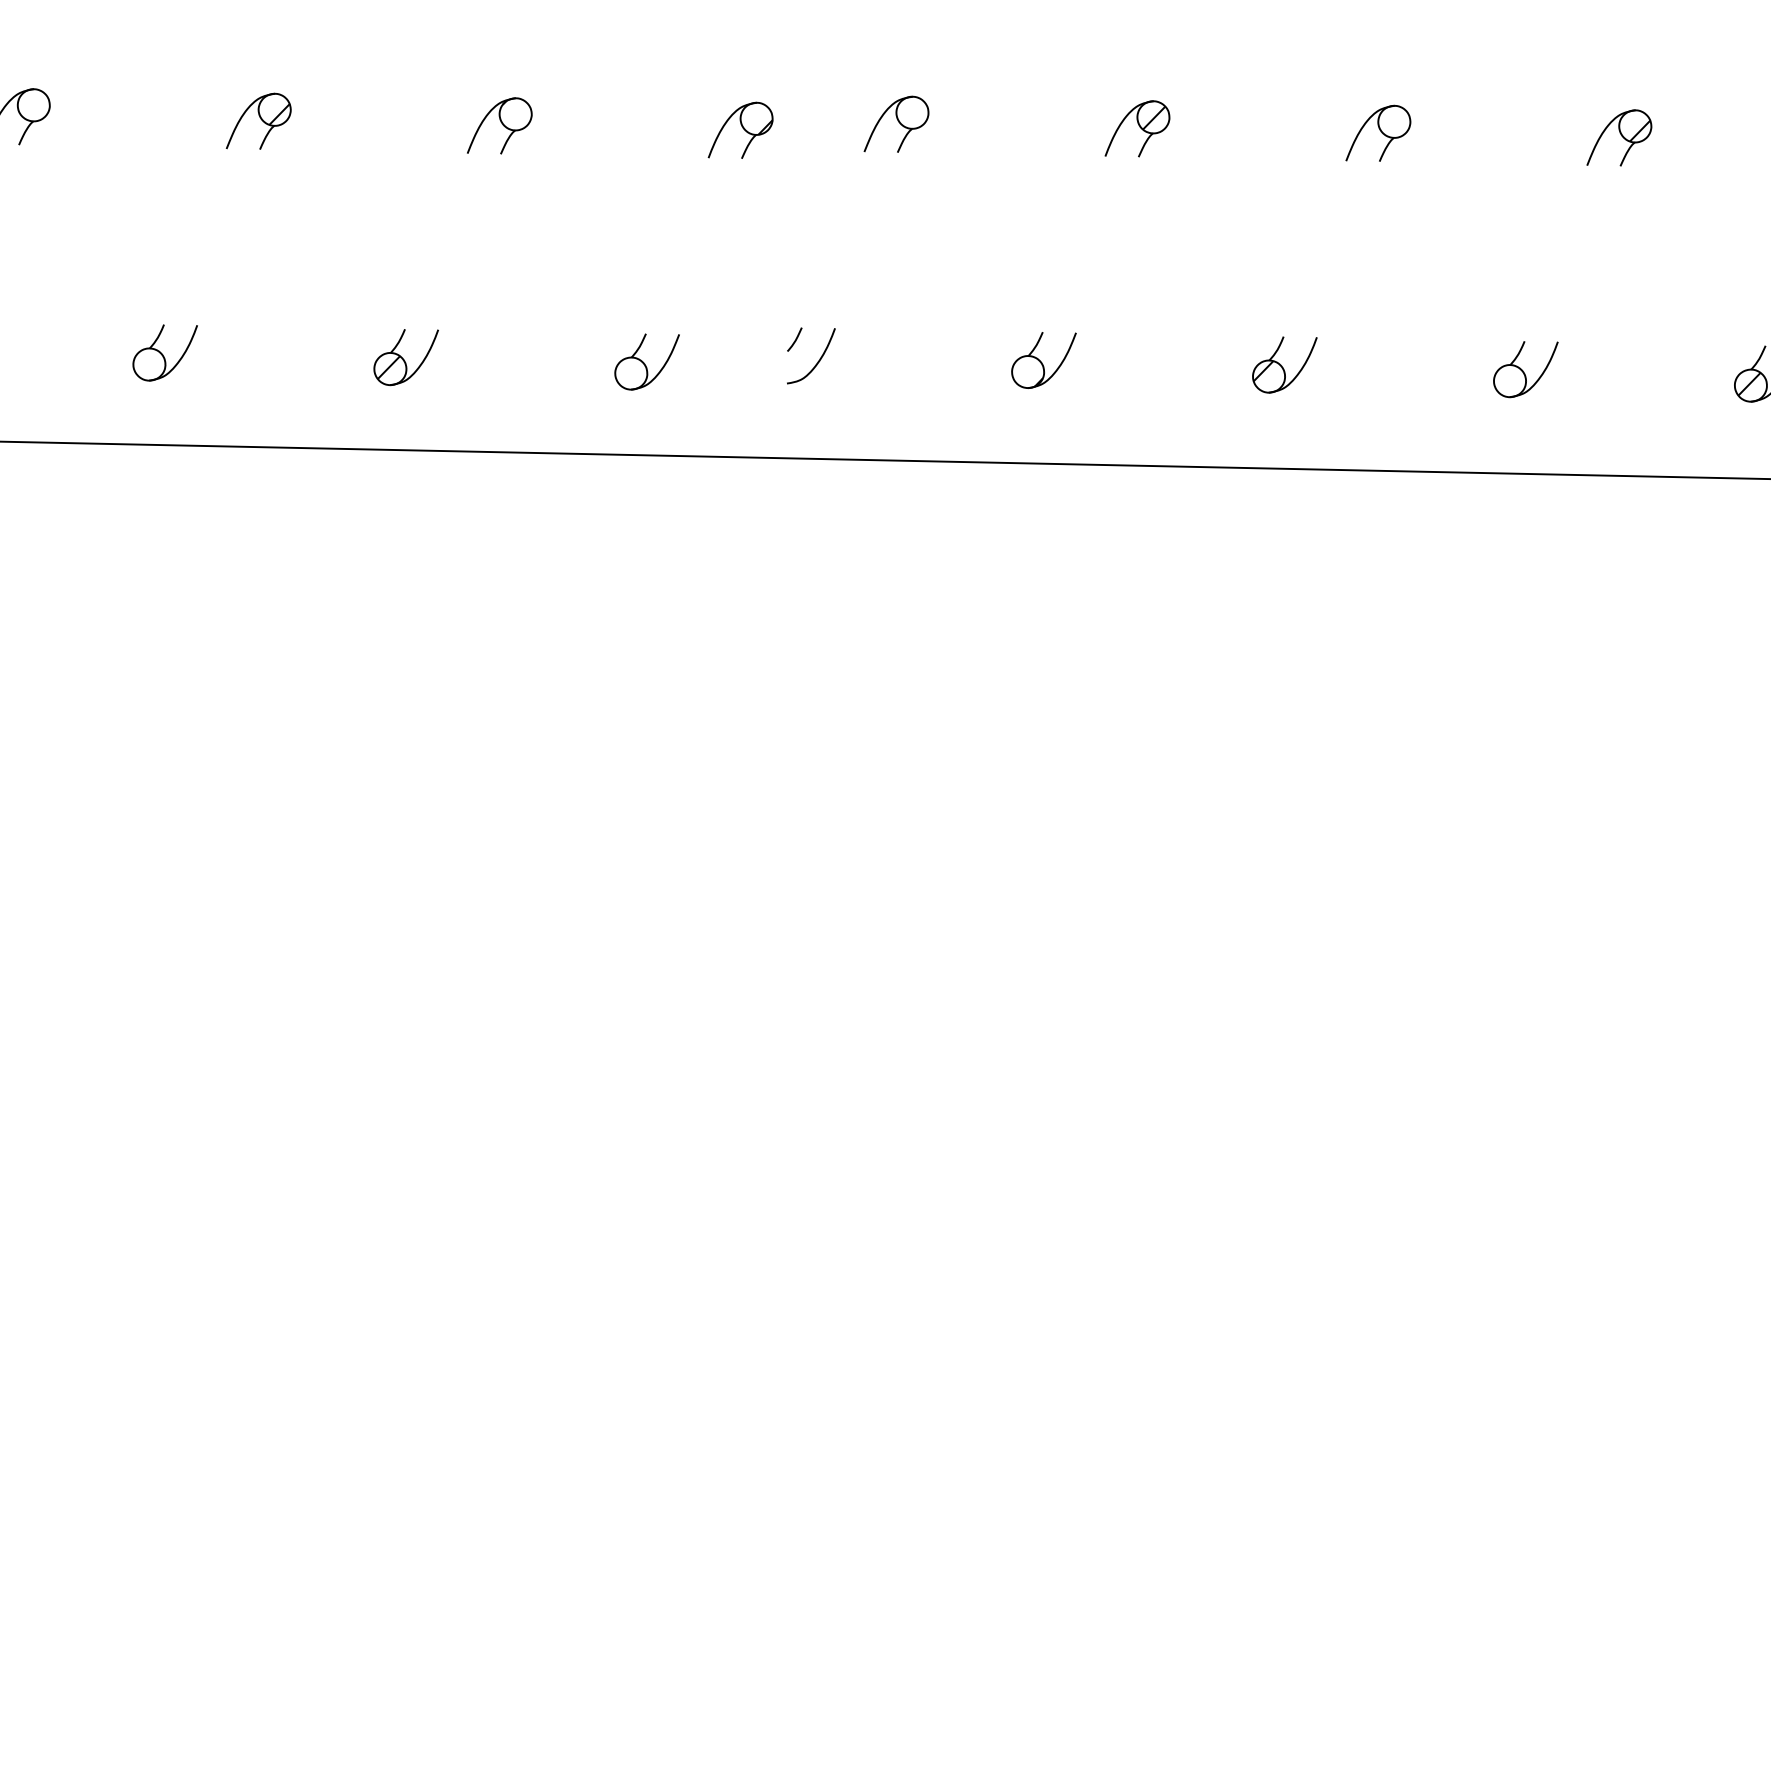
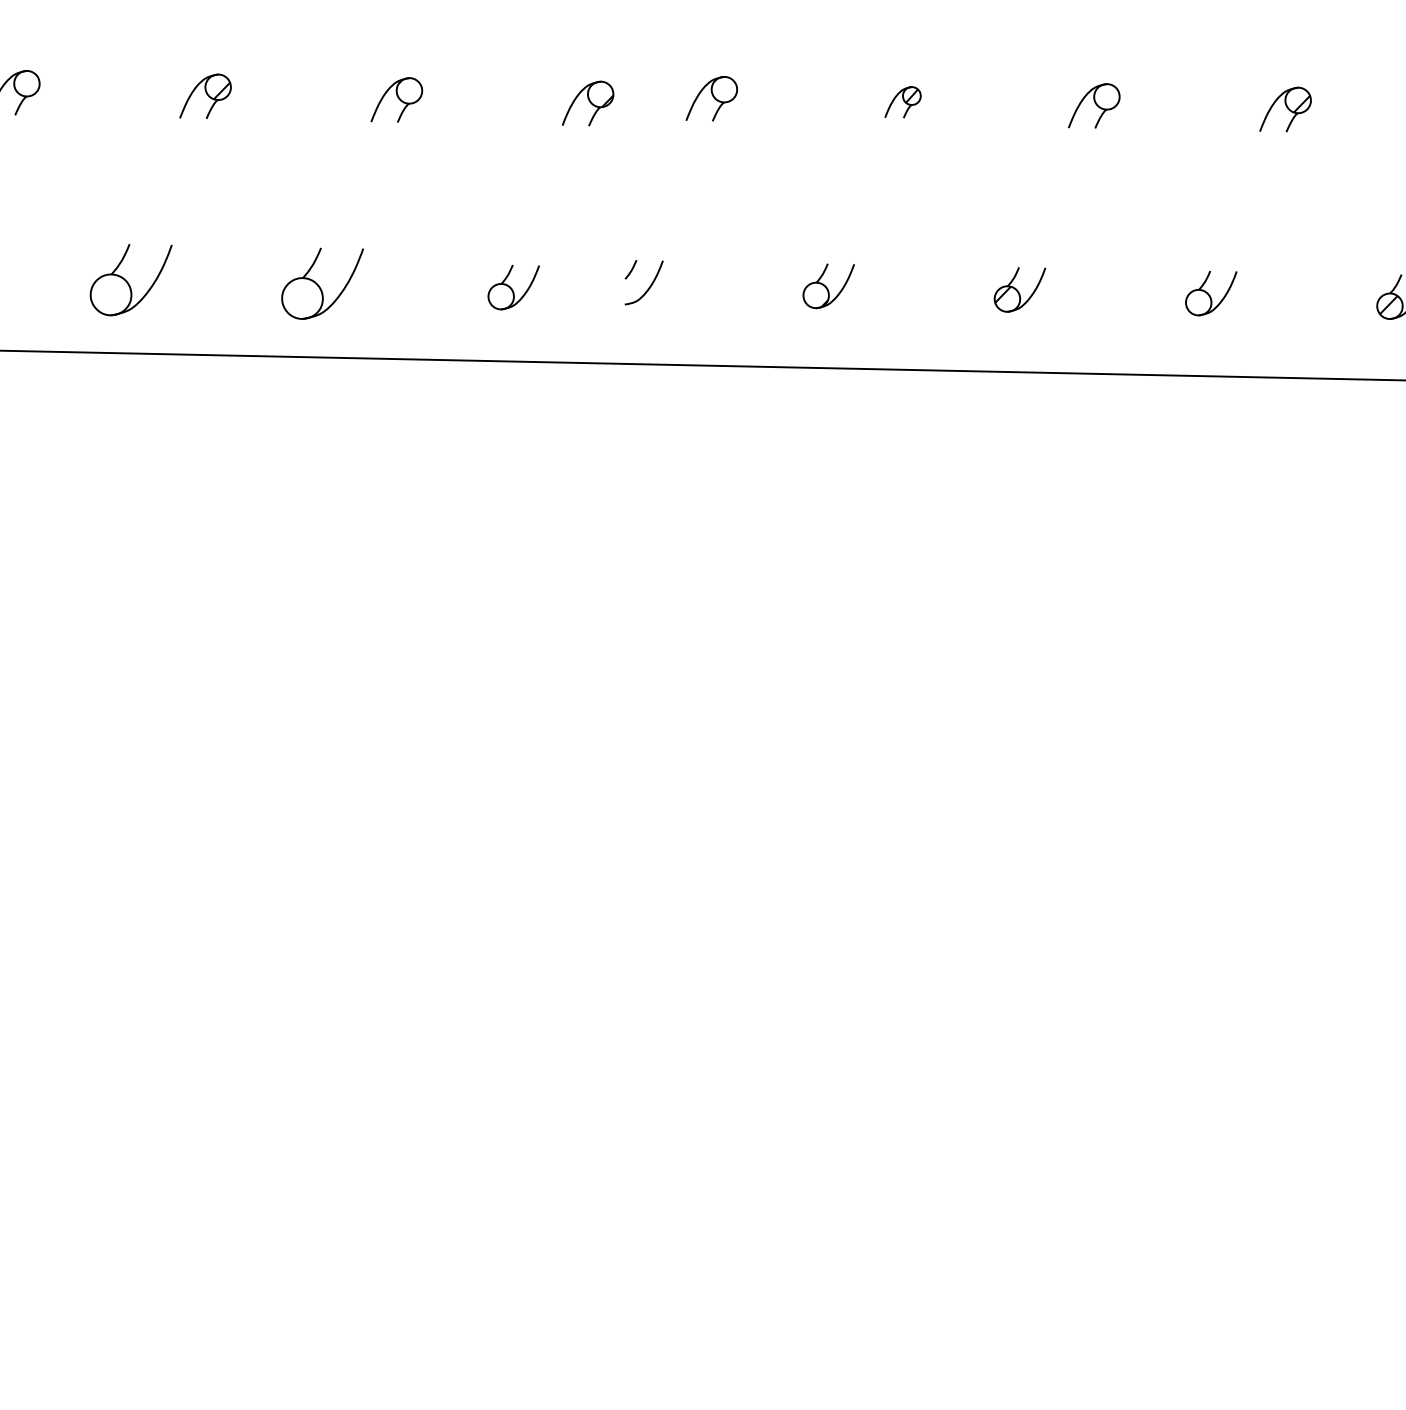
part: (1136, 128) -> (902, 102), size x0.7
part: (165, 353) -> (131, 280), size x1.6
part: (406, 356) -> (322, 283), size x1.6

